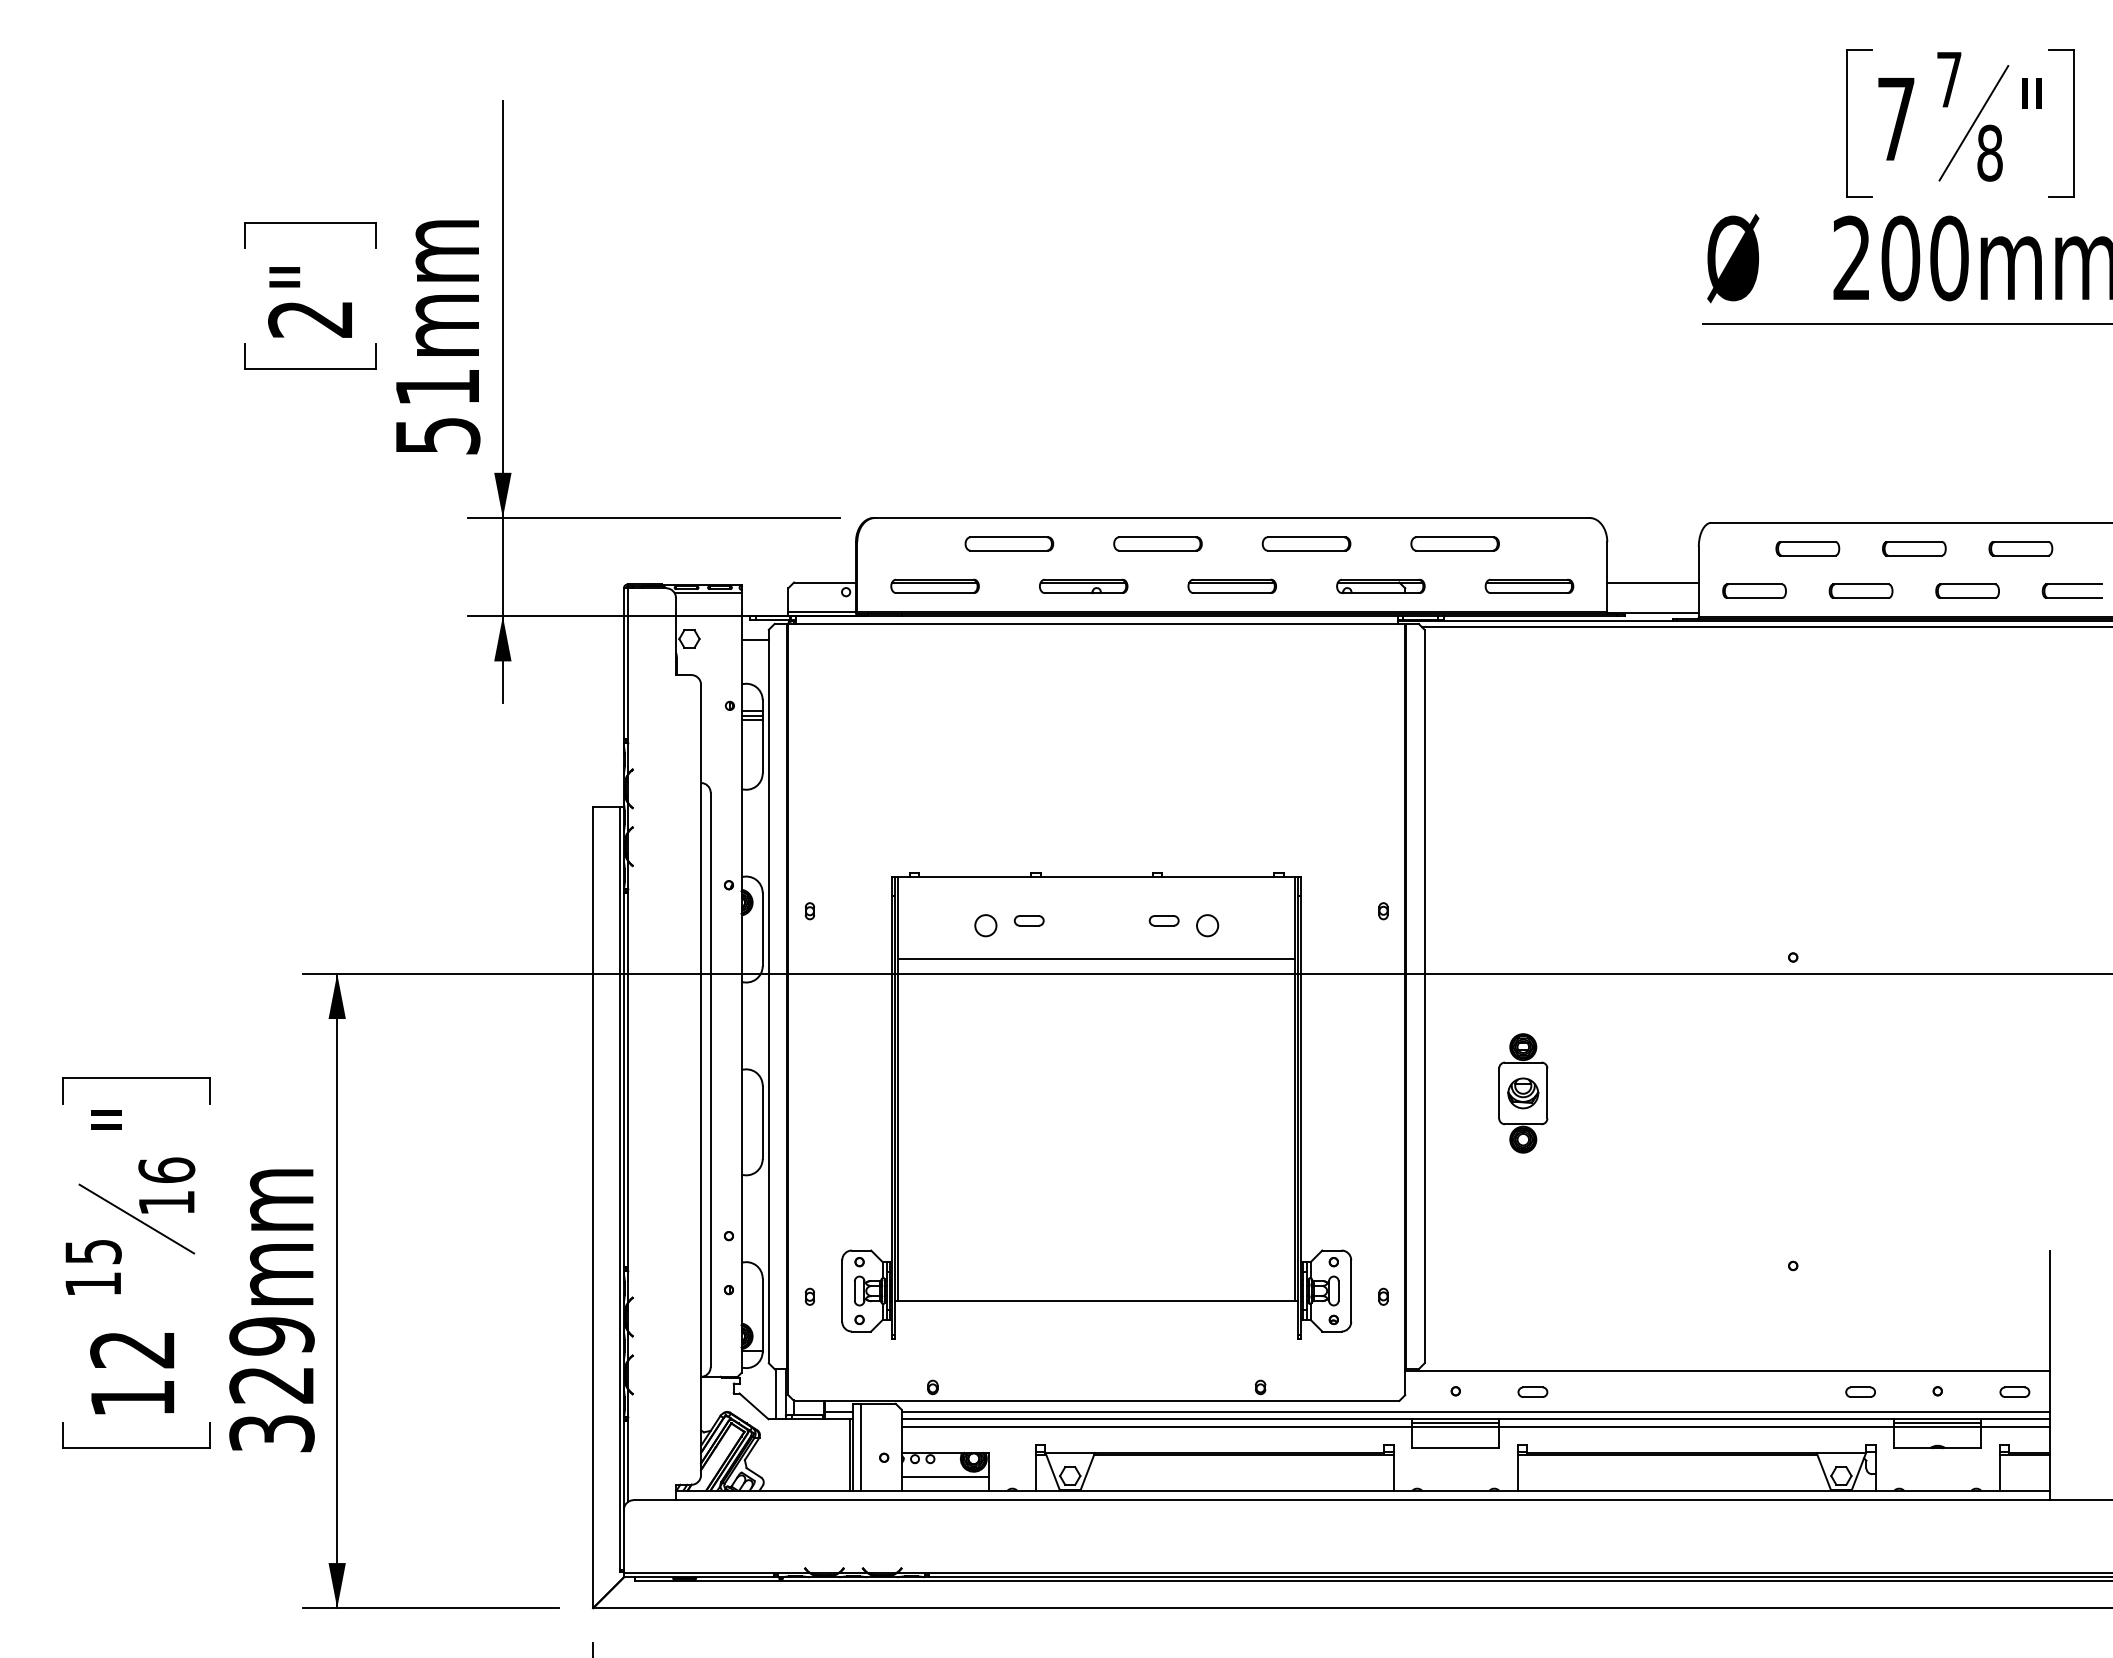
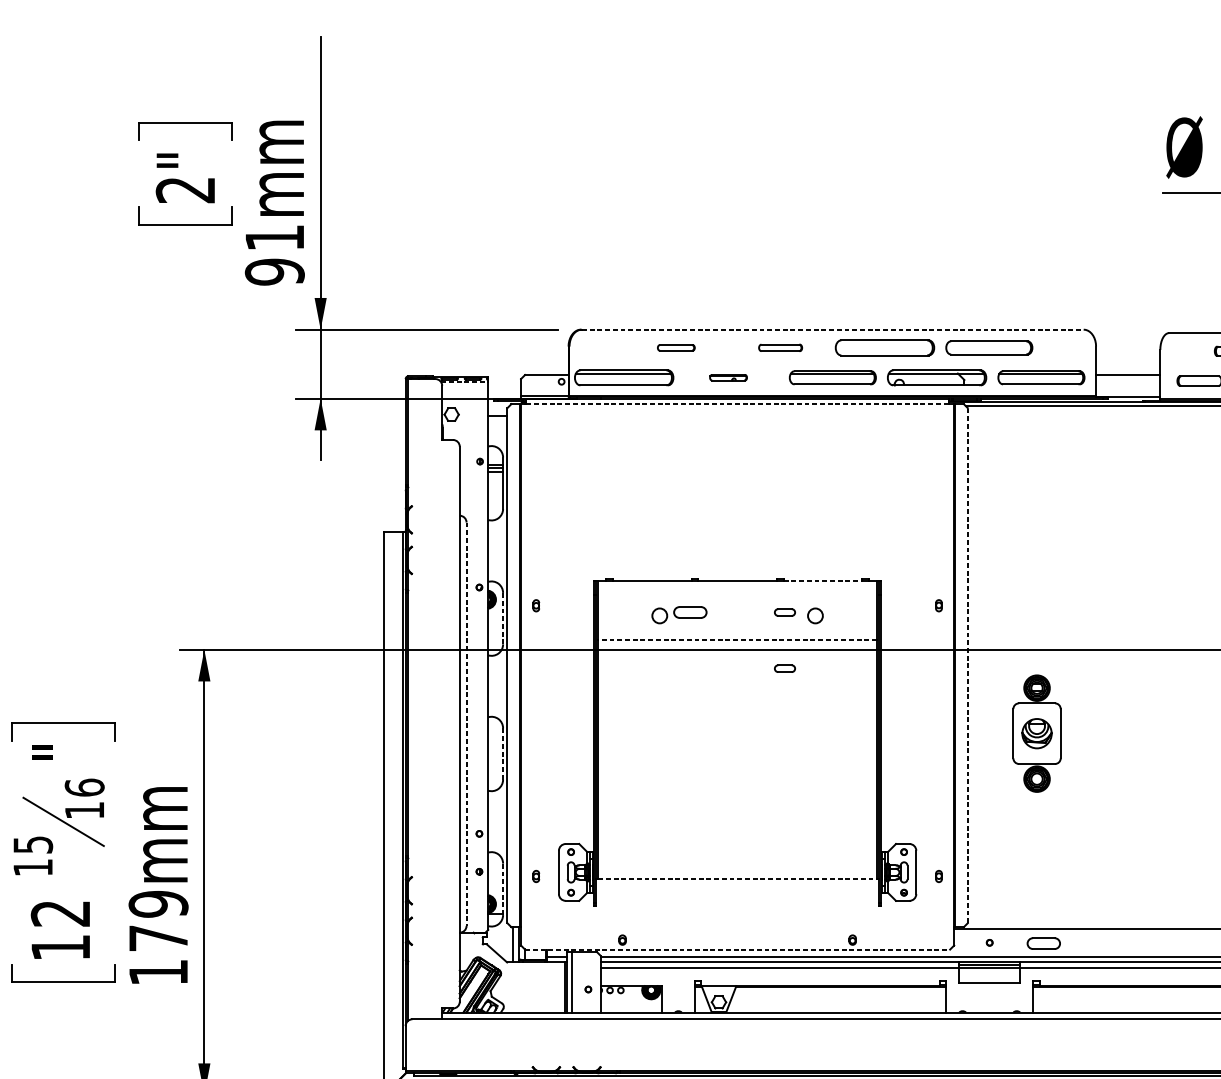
text: (437, 436) -> (274, 272), 51mm -> 91mm
line: (1232, 517) -> (832, 329), solid -> dashed
part: (1009, 543) -> (676, 347), size x0.6
part: (1157, 543) -> (780, 347), size x0.7
part: (1306, 543) -> (884, 347), size x1.6
part: (1454, 543) -> (988, 347), size x1.4
part: (934, 585) -> (623, 377), size x1.6
part: (1231, 585) -> (832, 377), size x1.4
part: (1380, 585) -> (936, 377), size x1.6
part: (1529, 585) -> (1041, 377), size x1.4
part: (1083, 586) -> (728, 377), size x0.6
line: (708, 593) -> (465, 382), solid -> dashed
line: (1096, 623) -> (737, 403), solid -> dashed
line: (1218, 876) -> (823, 581), solid -> dashed
part: (1028, 920) -> (689, 612), size x1.6
line: (762, 929) -> (502, 618), solid -> dashed
line: (1096, 959) -> (737, 639), solid -> dashed
line: (1424, 996) -> (967, 665), solid -> dashed
part: (1163, 1000) -> (784, 668), added
line: (710, 1080) -> (466, 724), solid -> dashed
part: (1523, 1093) -> (1037, 733), size x1.4
line: (762, 1122) -> (502, 754), solid -> dashed
line: (1096, 1300) -> (737, 879), solid -> dashed
line: (762, 1315) -> (502, 889), solid -> dashed
part: (1532, 1391) -> (1043, 942), size x1.6
line: (1096, 1400) -> (737, 949), solid -> dashed
text: (271, 1409) -> (158, 955), 329mm -> 179mm
line: (945, 1477) -> (631, 1003), removed

